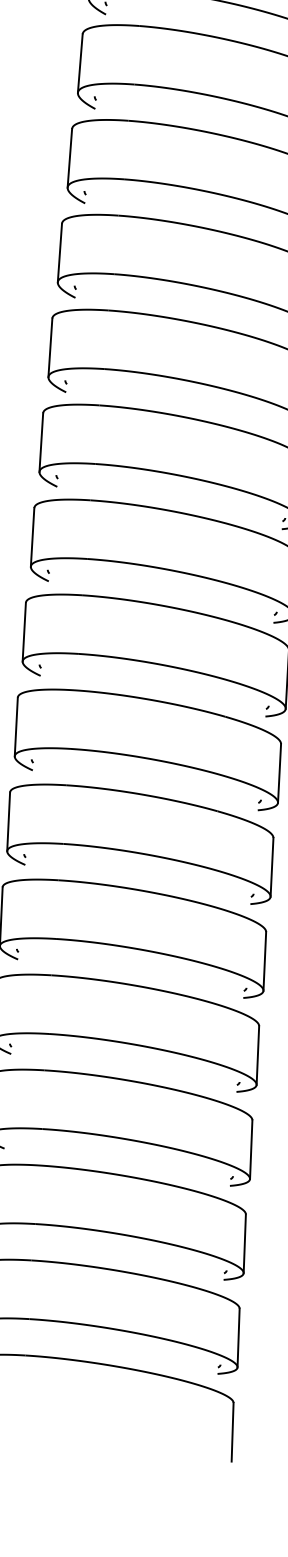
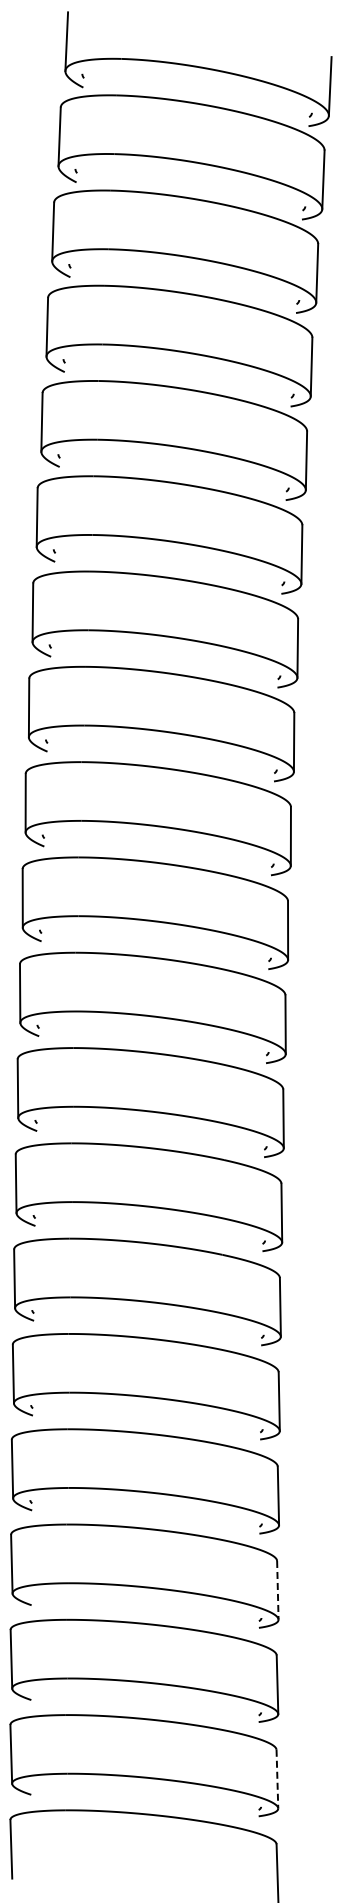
line: (250, 1149) -> (277, 1590), solid -> dashed
line: (238, 1338) -> (277, 1779), solid -> dashed

